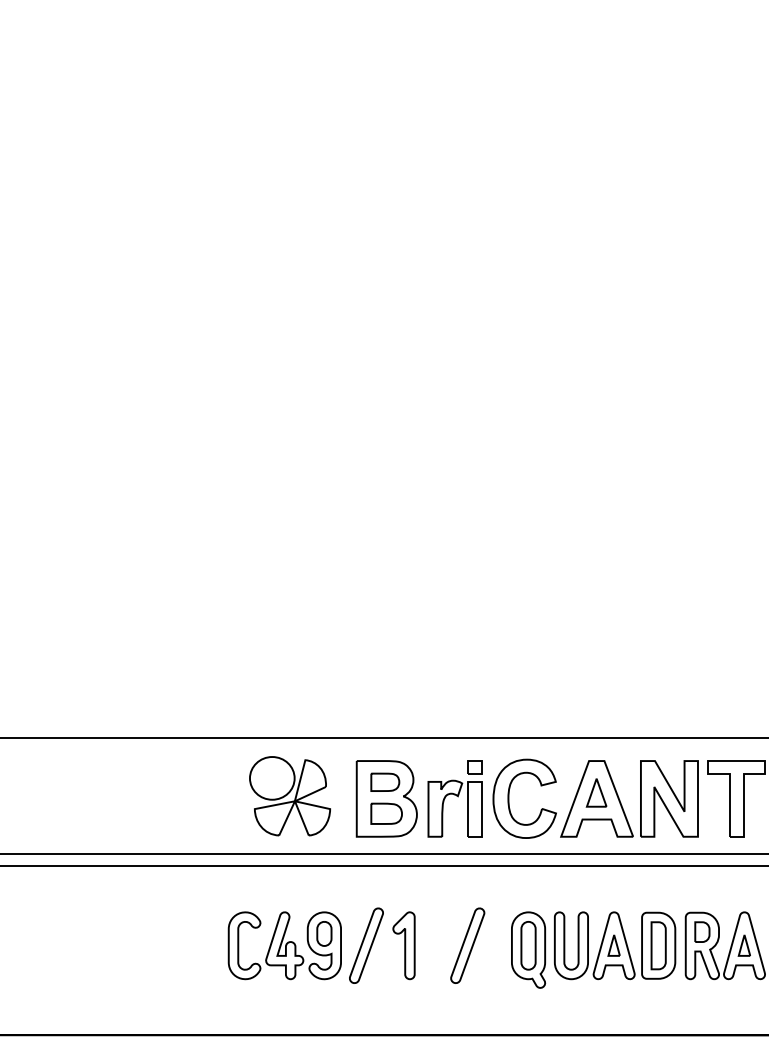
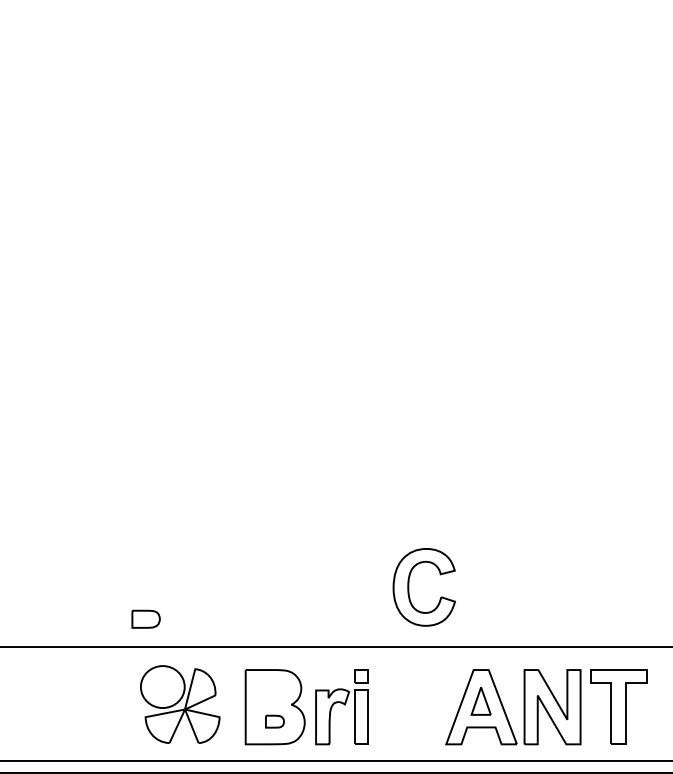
part: (385, 781) -> (146, 618), moved
part: (509, 798) -> (409, 587), moved
part: (386, 813) -> (274, 721), size x0.6

